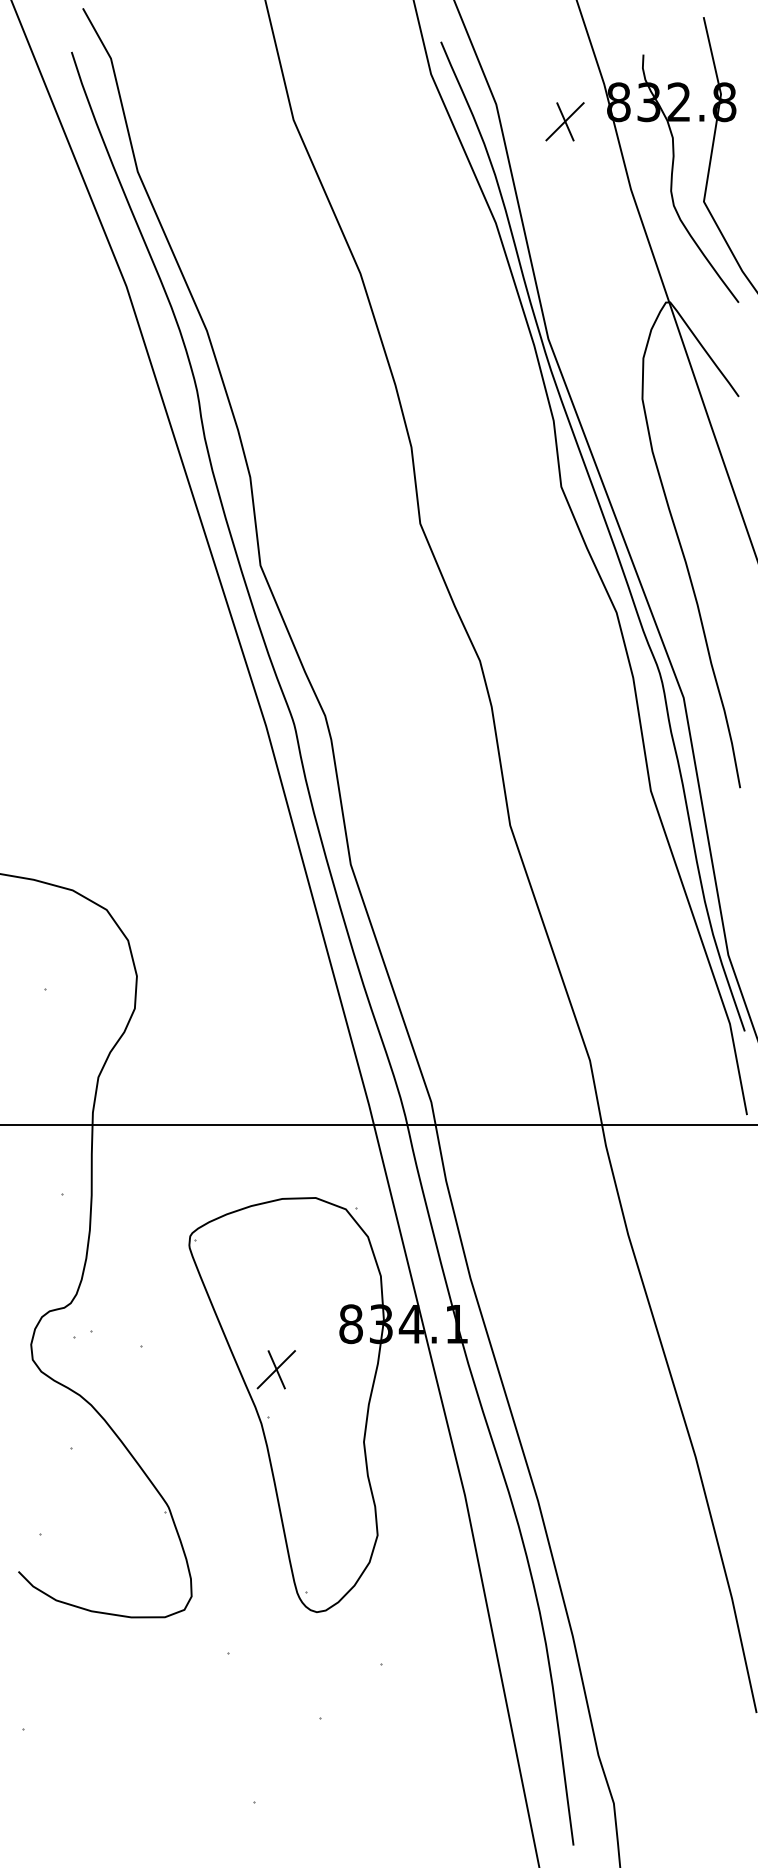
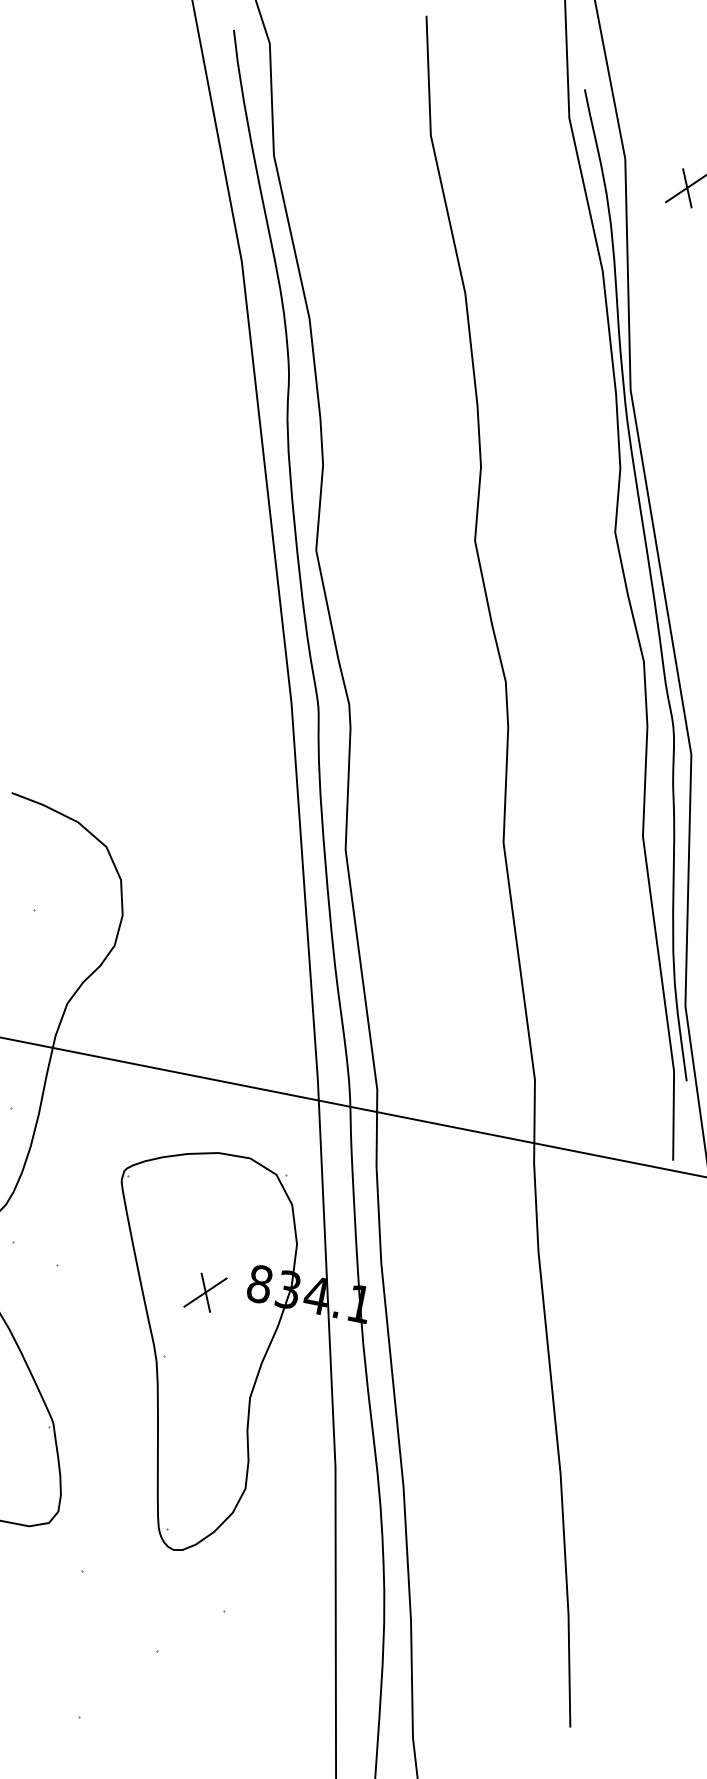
part: (275, 1369) -> (204, 1292), moved

